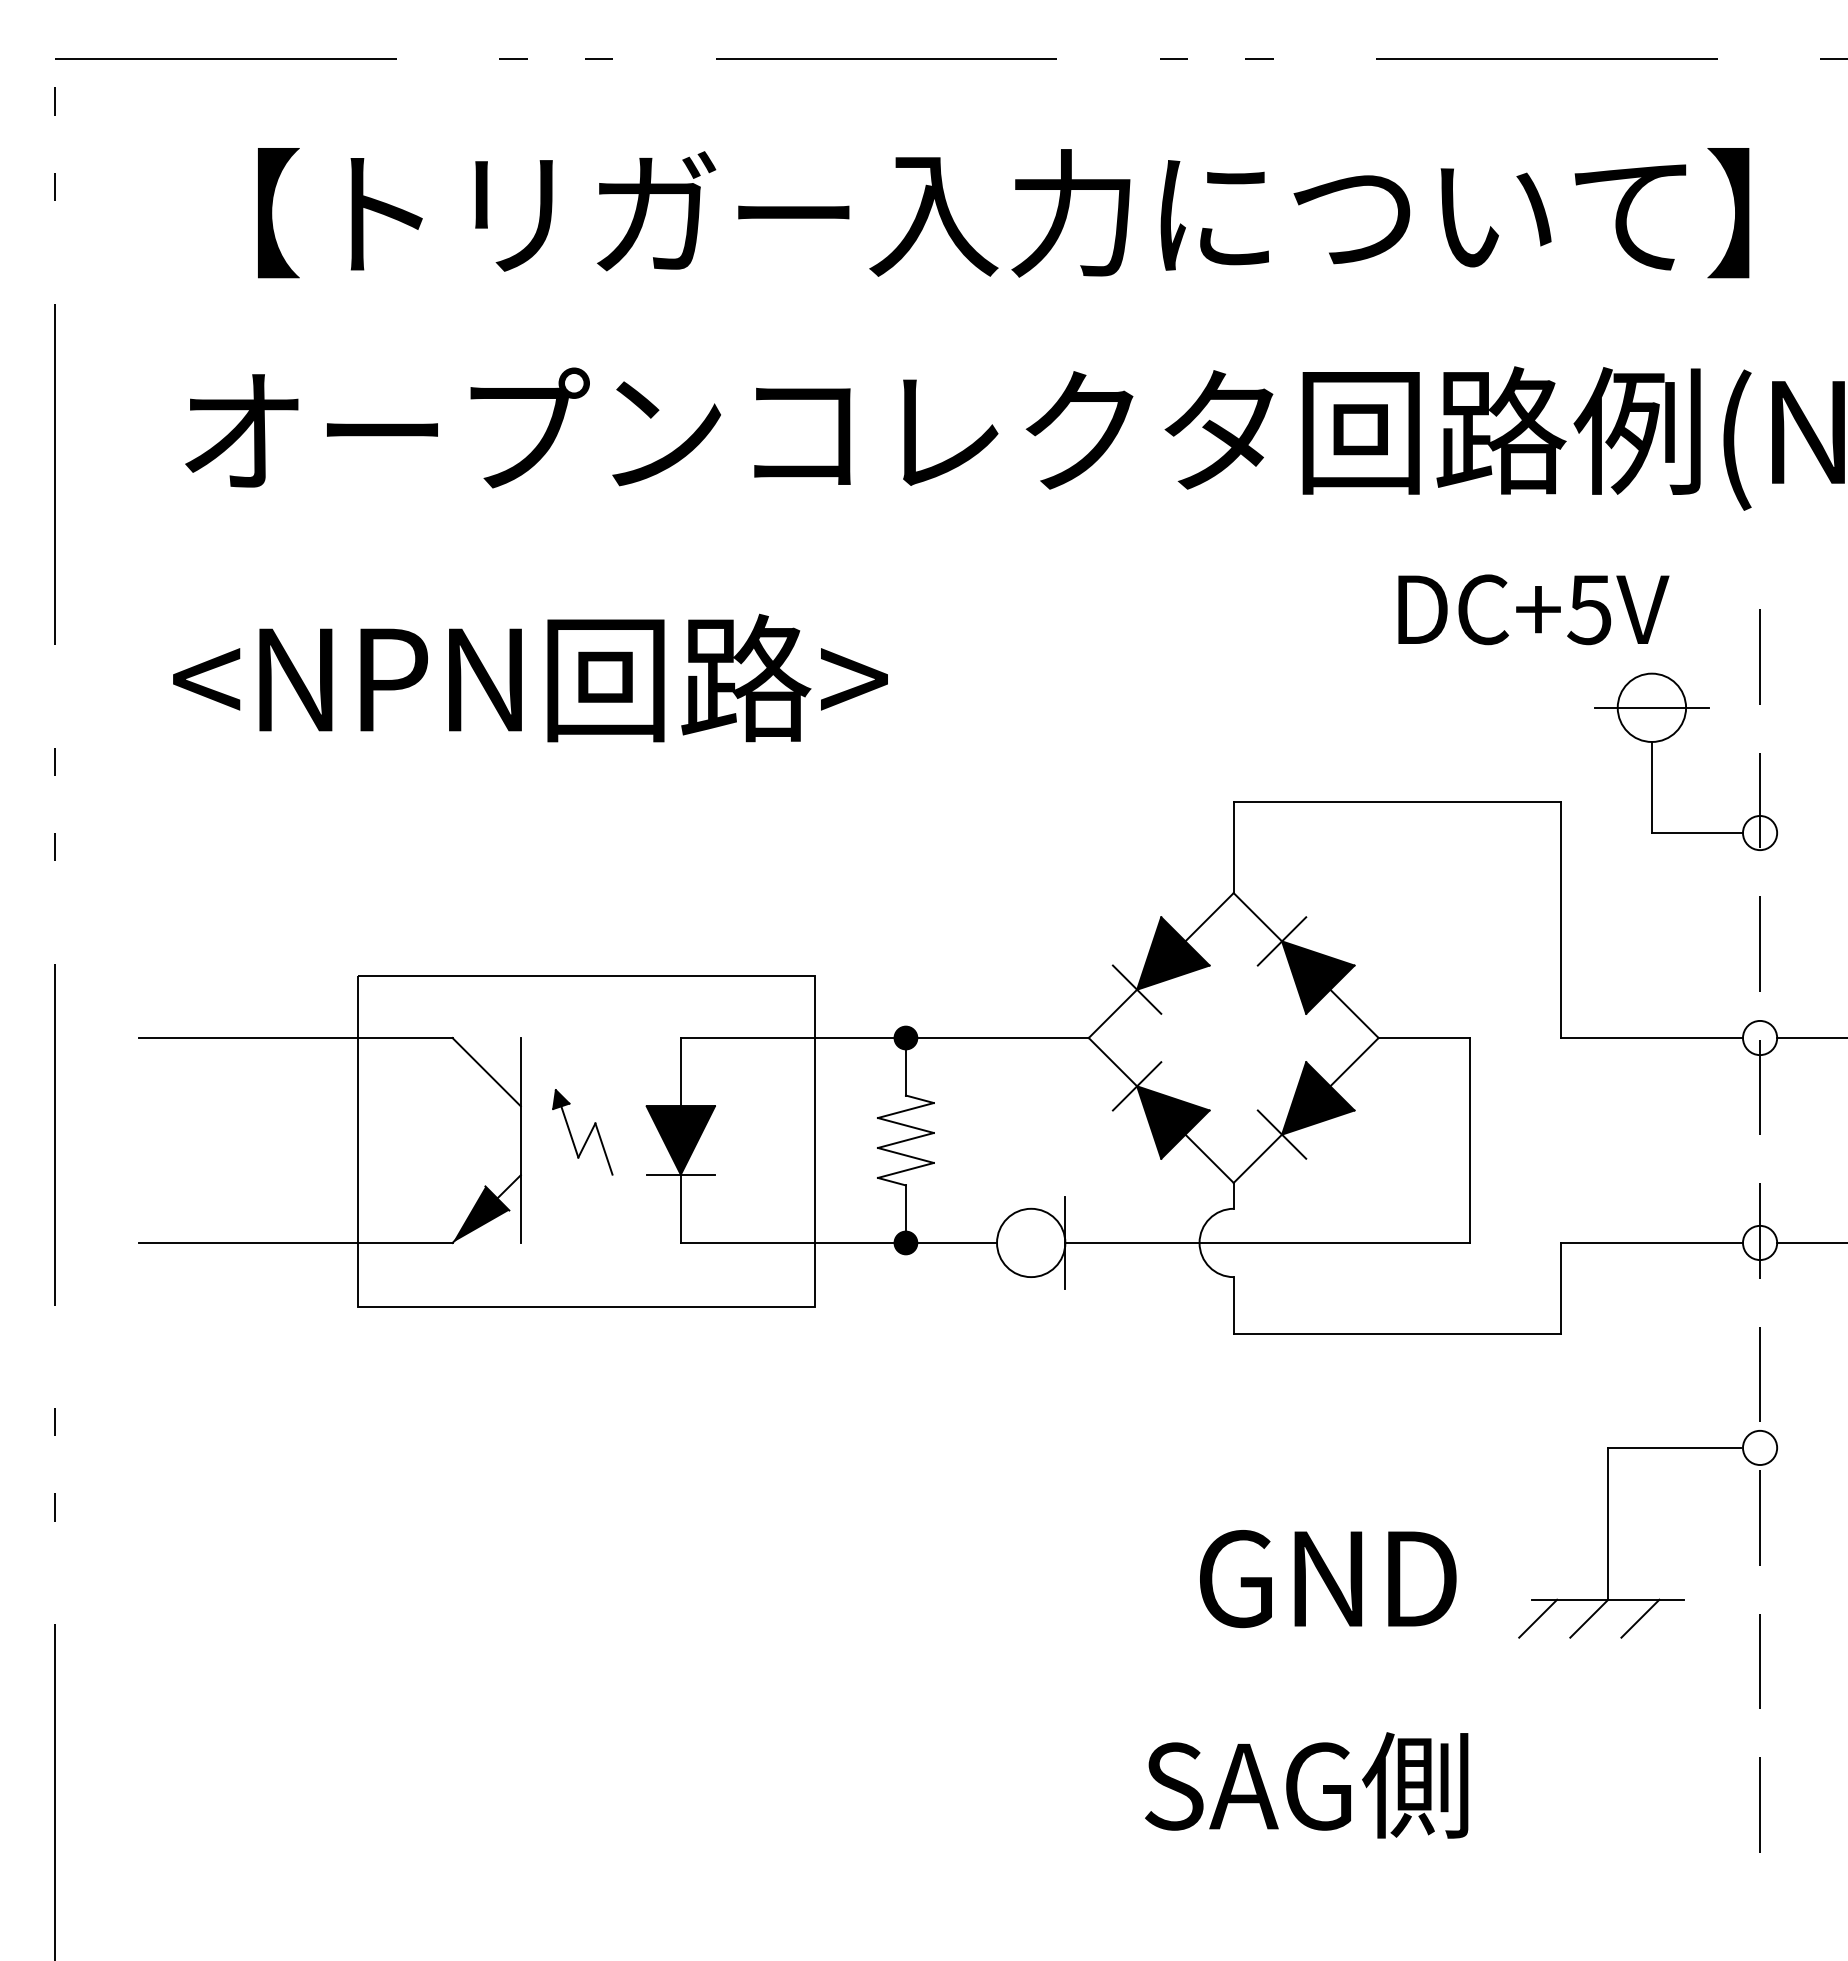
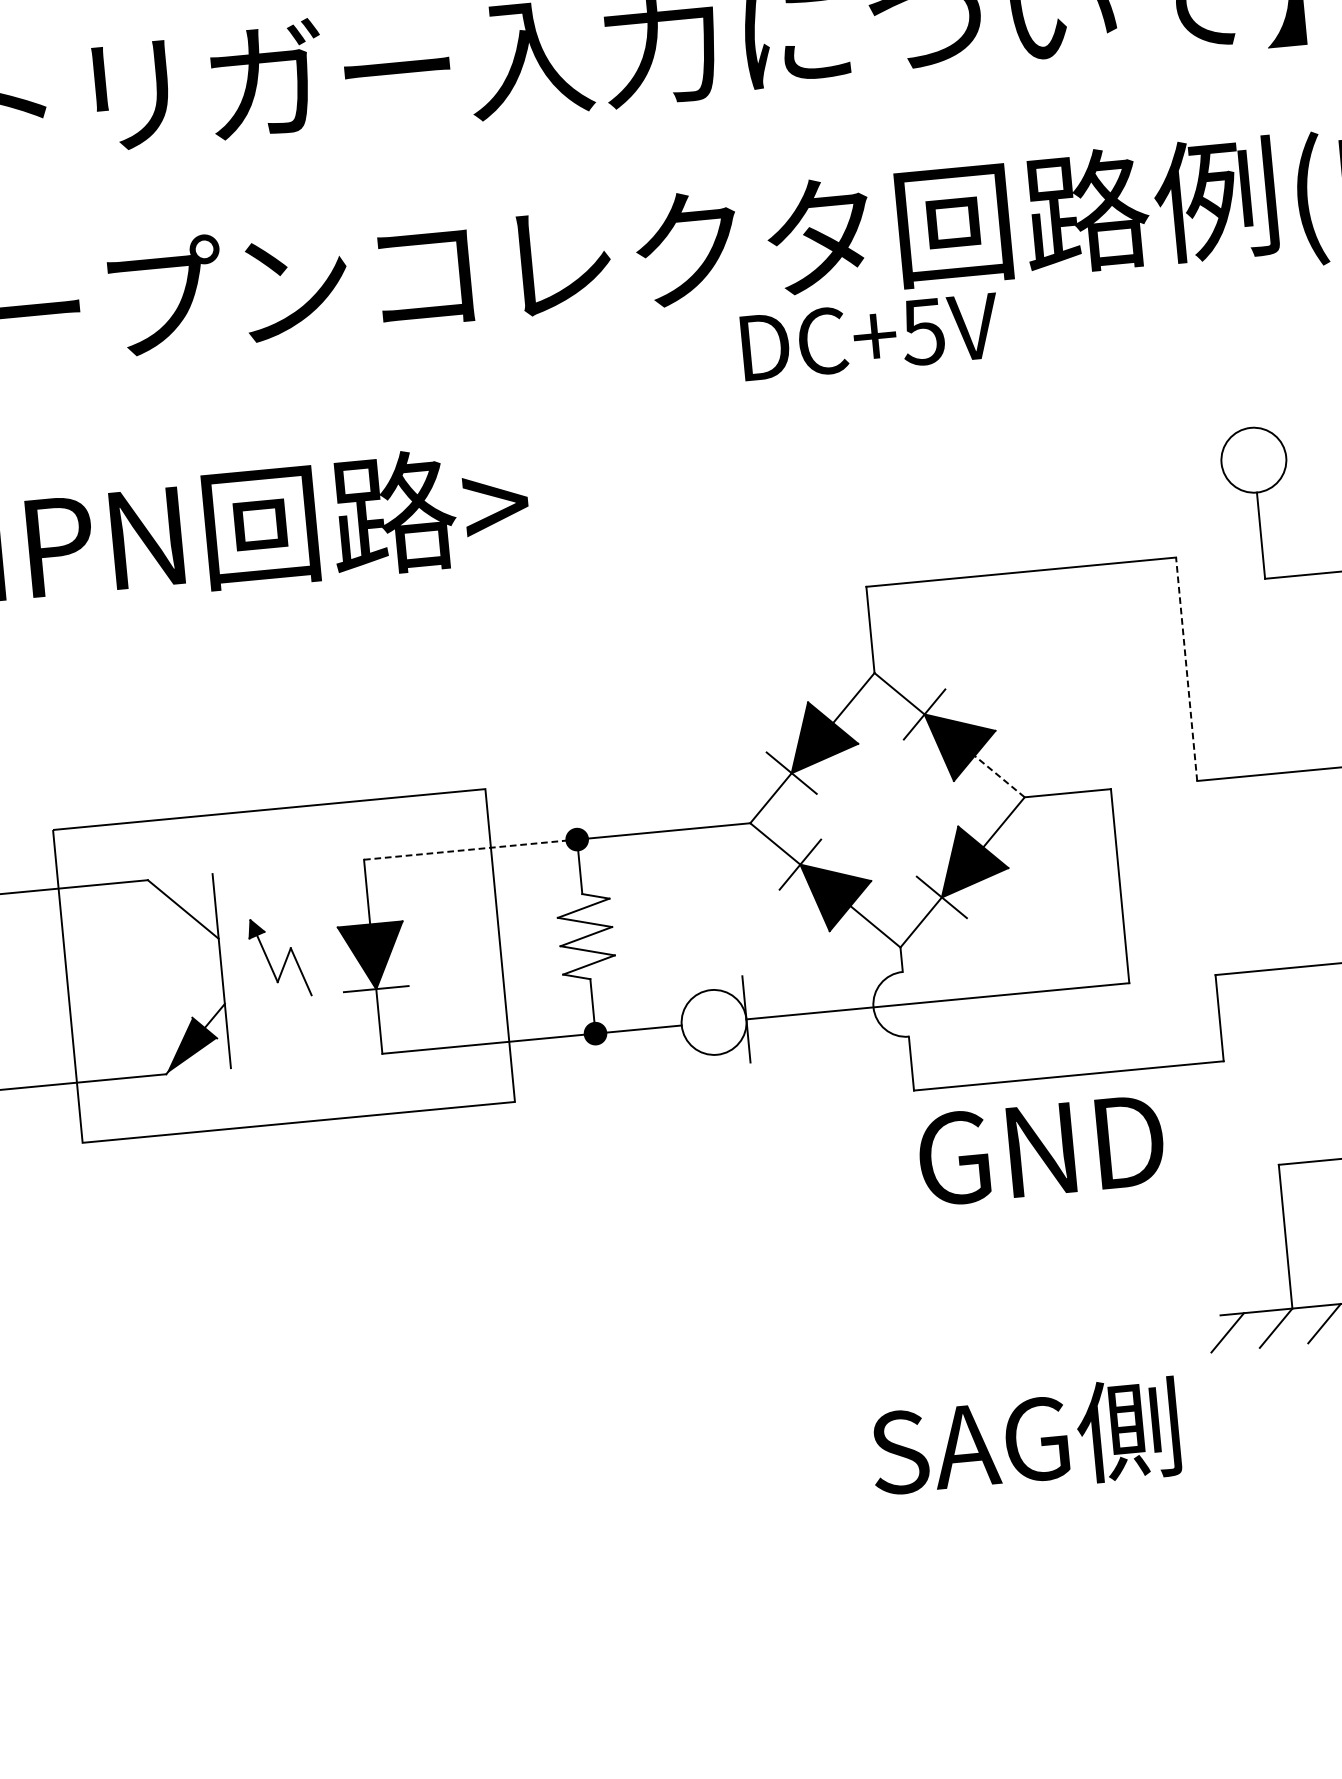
text: (1533, 609) -> (870, 336), moved
line: (1651, 707) -> (1253, 459), removed
line: (1560, 919) -> (1186, 668), solid -> dashed
line: (1354, 1013) -> (999, 776), solid -> dashed
line: (793, 1038) -> (470, 850), solid -> dashed
text: (1328, 1579) -> (1041, 1150), moved
text: (1306, 1785) -> (1025, 1439), moved

